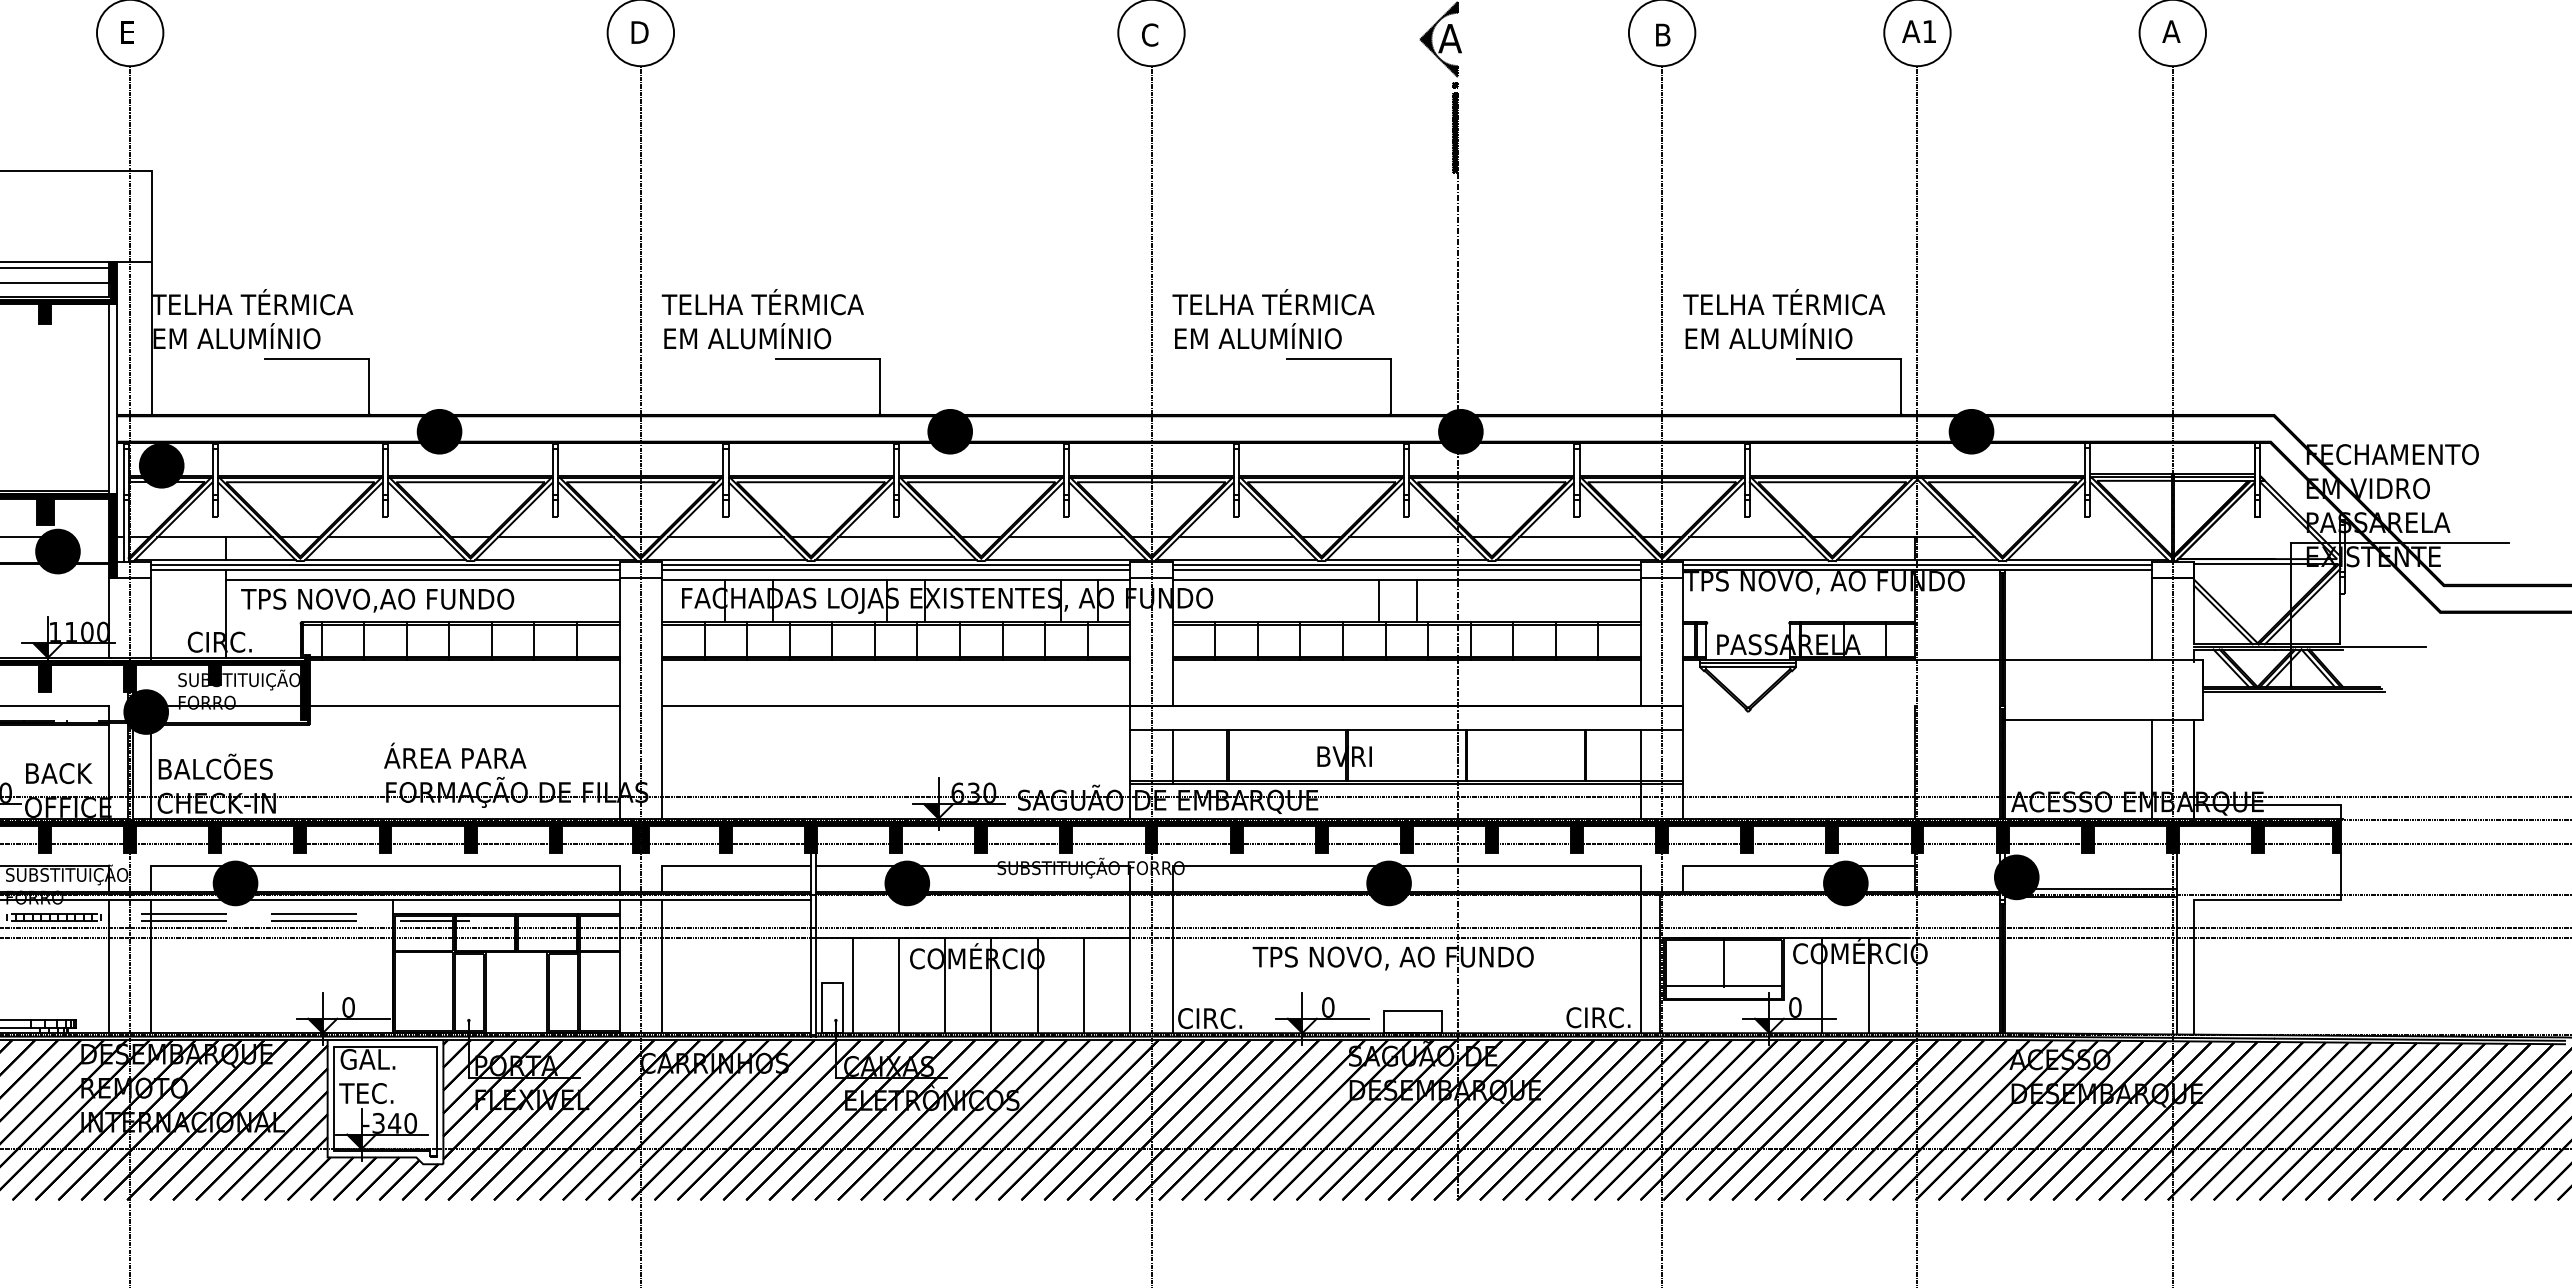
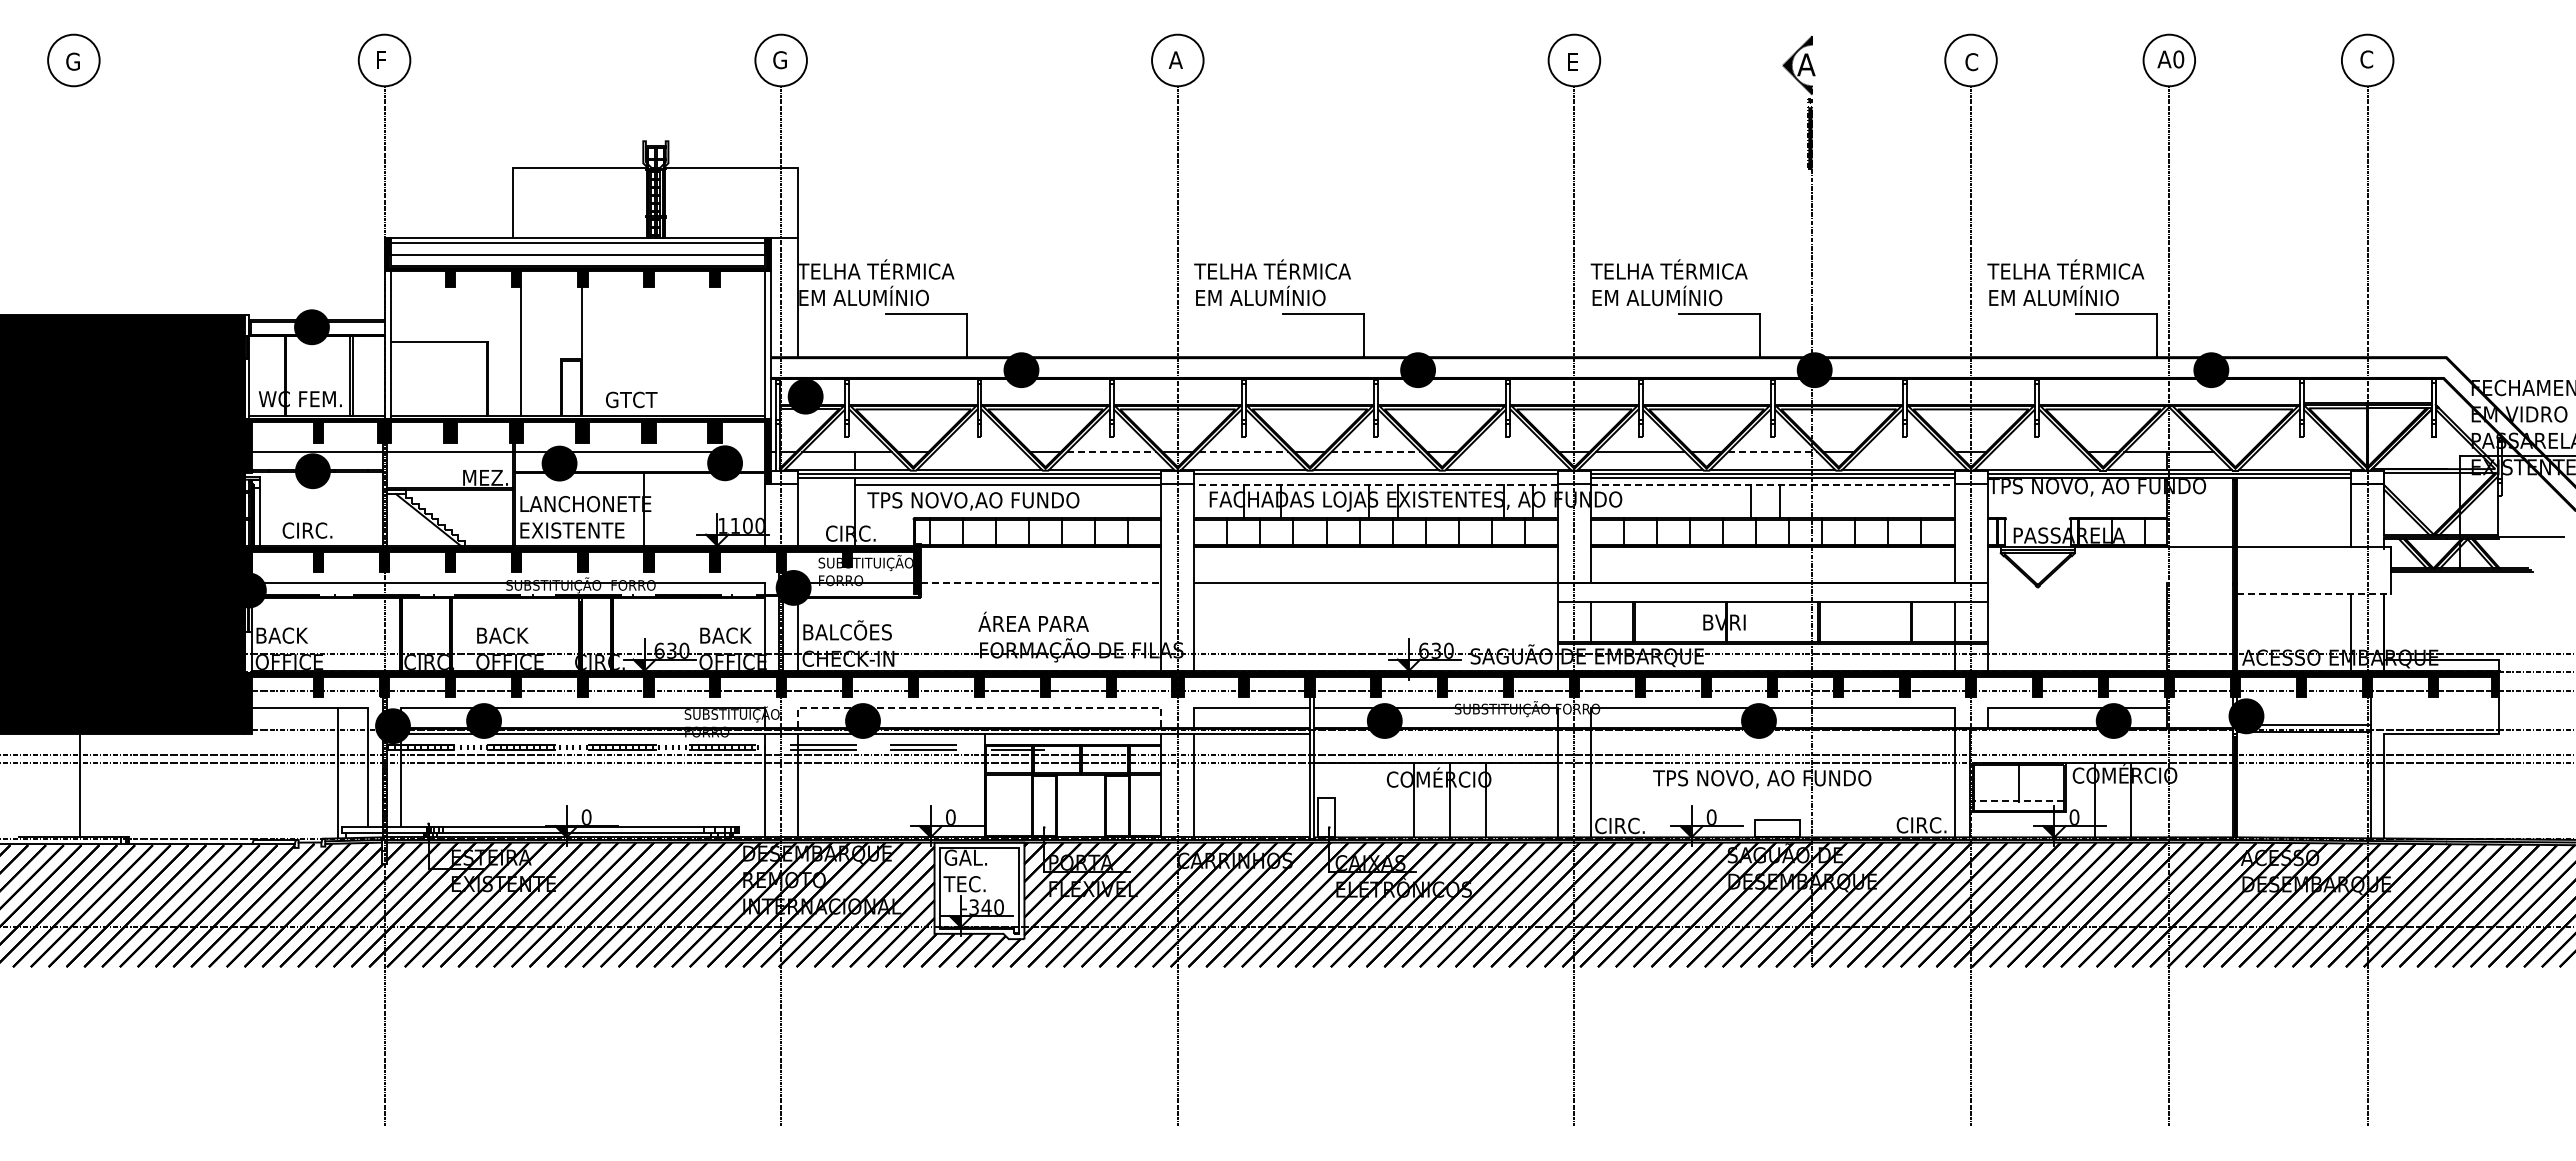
text: (637, 31) -> (1175, 59), D -> A
text: (1929, 31) -> (2178, 59), A1 -> A0
text: (2171, 31) -> (2366, 59), A -> C
text: (128, 33) -> (779, 60), E -> G
text: (1150, 35) -> (1573, 62), C -> E
text: (1662, 35) -> (1971, 62), B -> C
line: (385, 537) -> (979, 452), removed
line: (555, 537) -> (1111, 452), solid -> dashed
line: (725, 537) -> (1243, 452), solid -> dashed
line: (896, 537) -> (1376, 452), solid -> dashed
line: (1066, 537) -> (1508, 452), removed
line: (1406, 537) -> (1772, 452), solid -> dashed
line: (1576, 537) -> (1904, 452), removed
line: (1747, 537) -> (2037, 452), removed
line: (895, 569) -> (1375, 477), removed
line: (896, 580) -> (1376, 485), solid -> dashed
line: (1406, 580) -> (1772, 485), solid -> dashed
line: (465, 705) -> (1041, 582), solid -> dashed
line: (2104, 720) -> (2314, 594), solid -> dashed
line: (385, 866) -> (979, 707), solid -> dashed
line: (852, 985) -> (1342, 800), removed
line: (899, 985) -> (1378, 800), removed
line: (1083, 985) -> (1521, 800), removed
line: (1723, 985) -> (2018, 800), solid -> dashed

